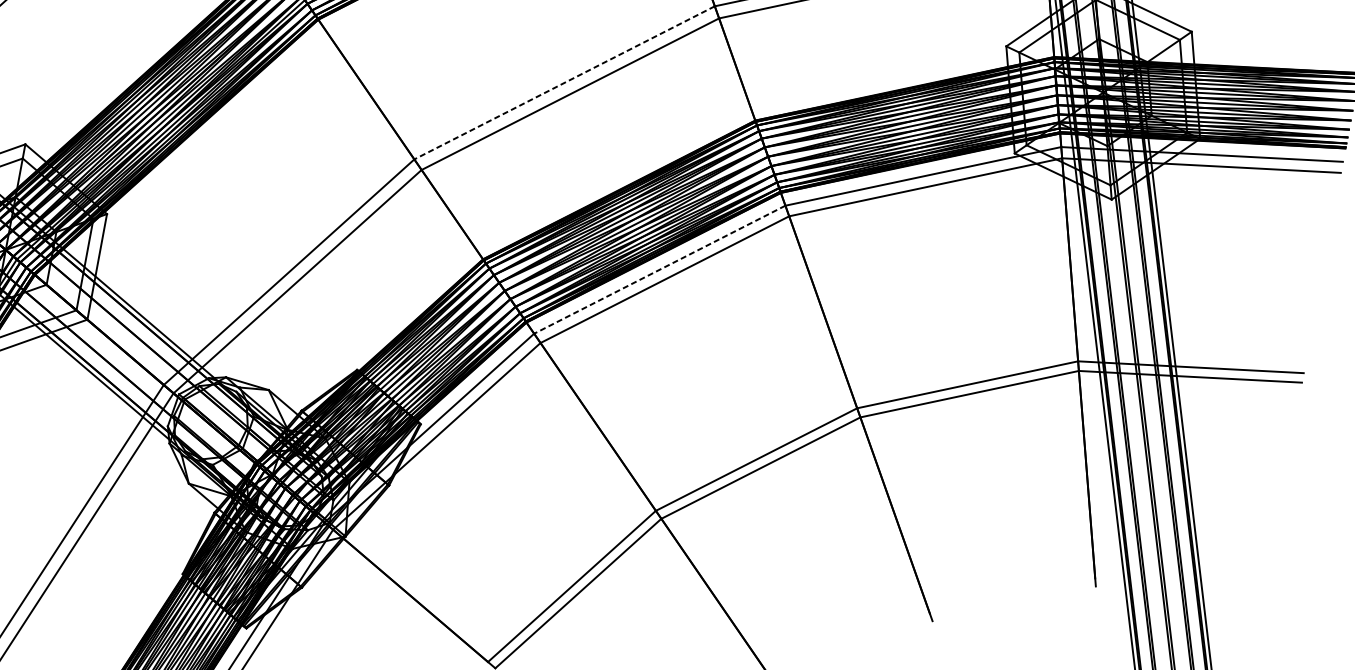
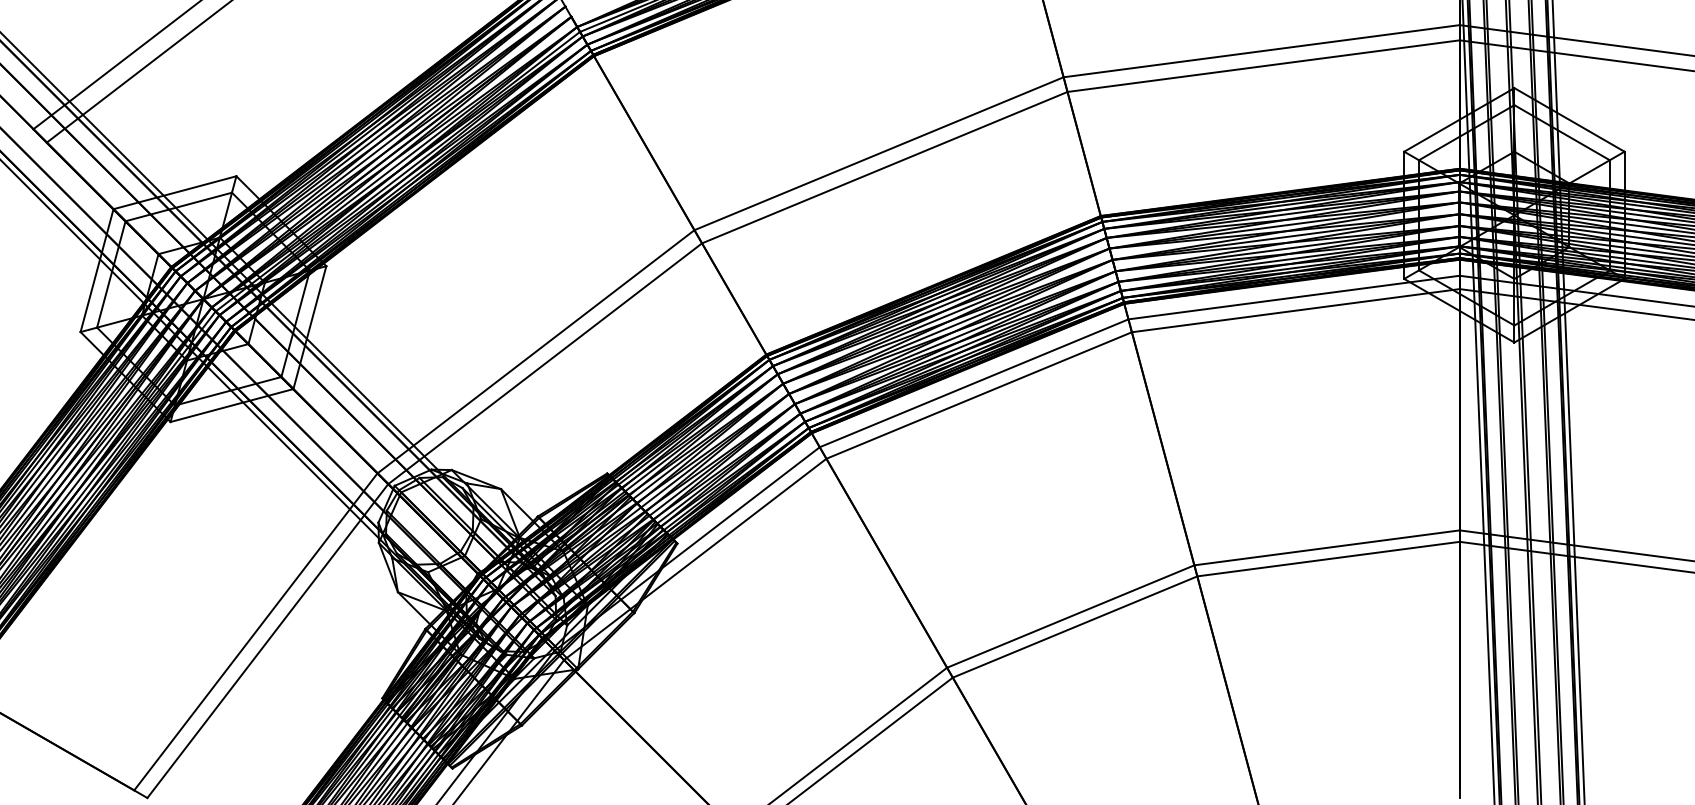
line: (564, 82) -> (879, 153), dashed -> solid
line: (659, 269) -> (973, 383), dashed -> solid

